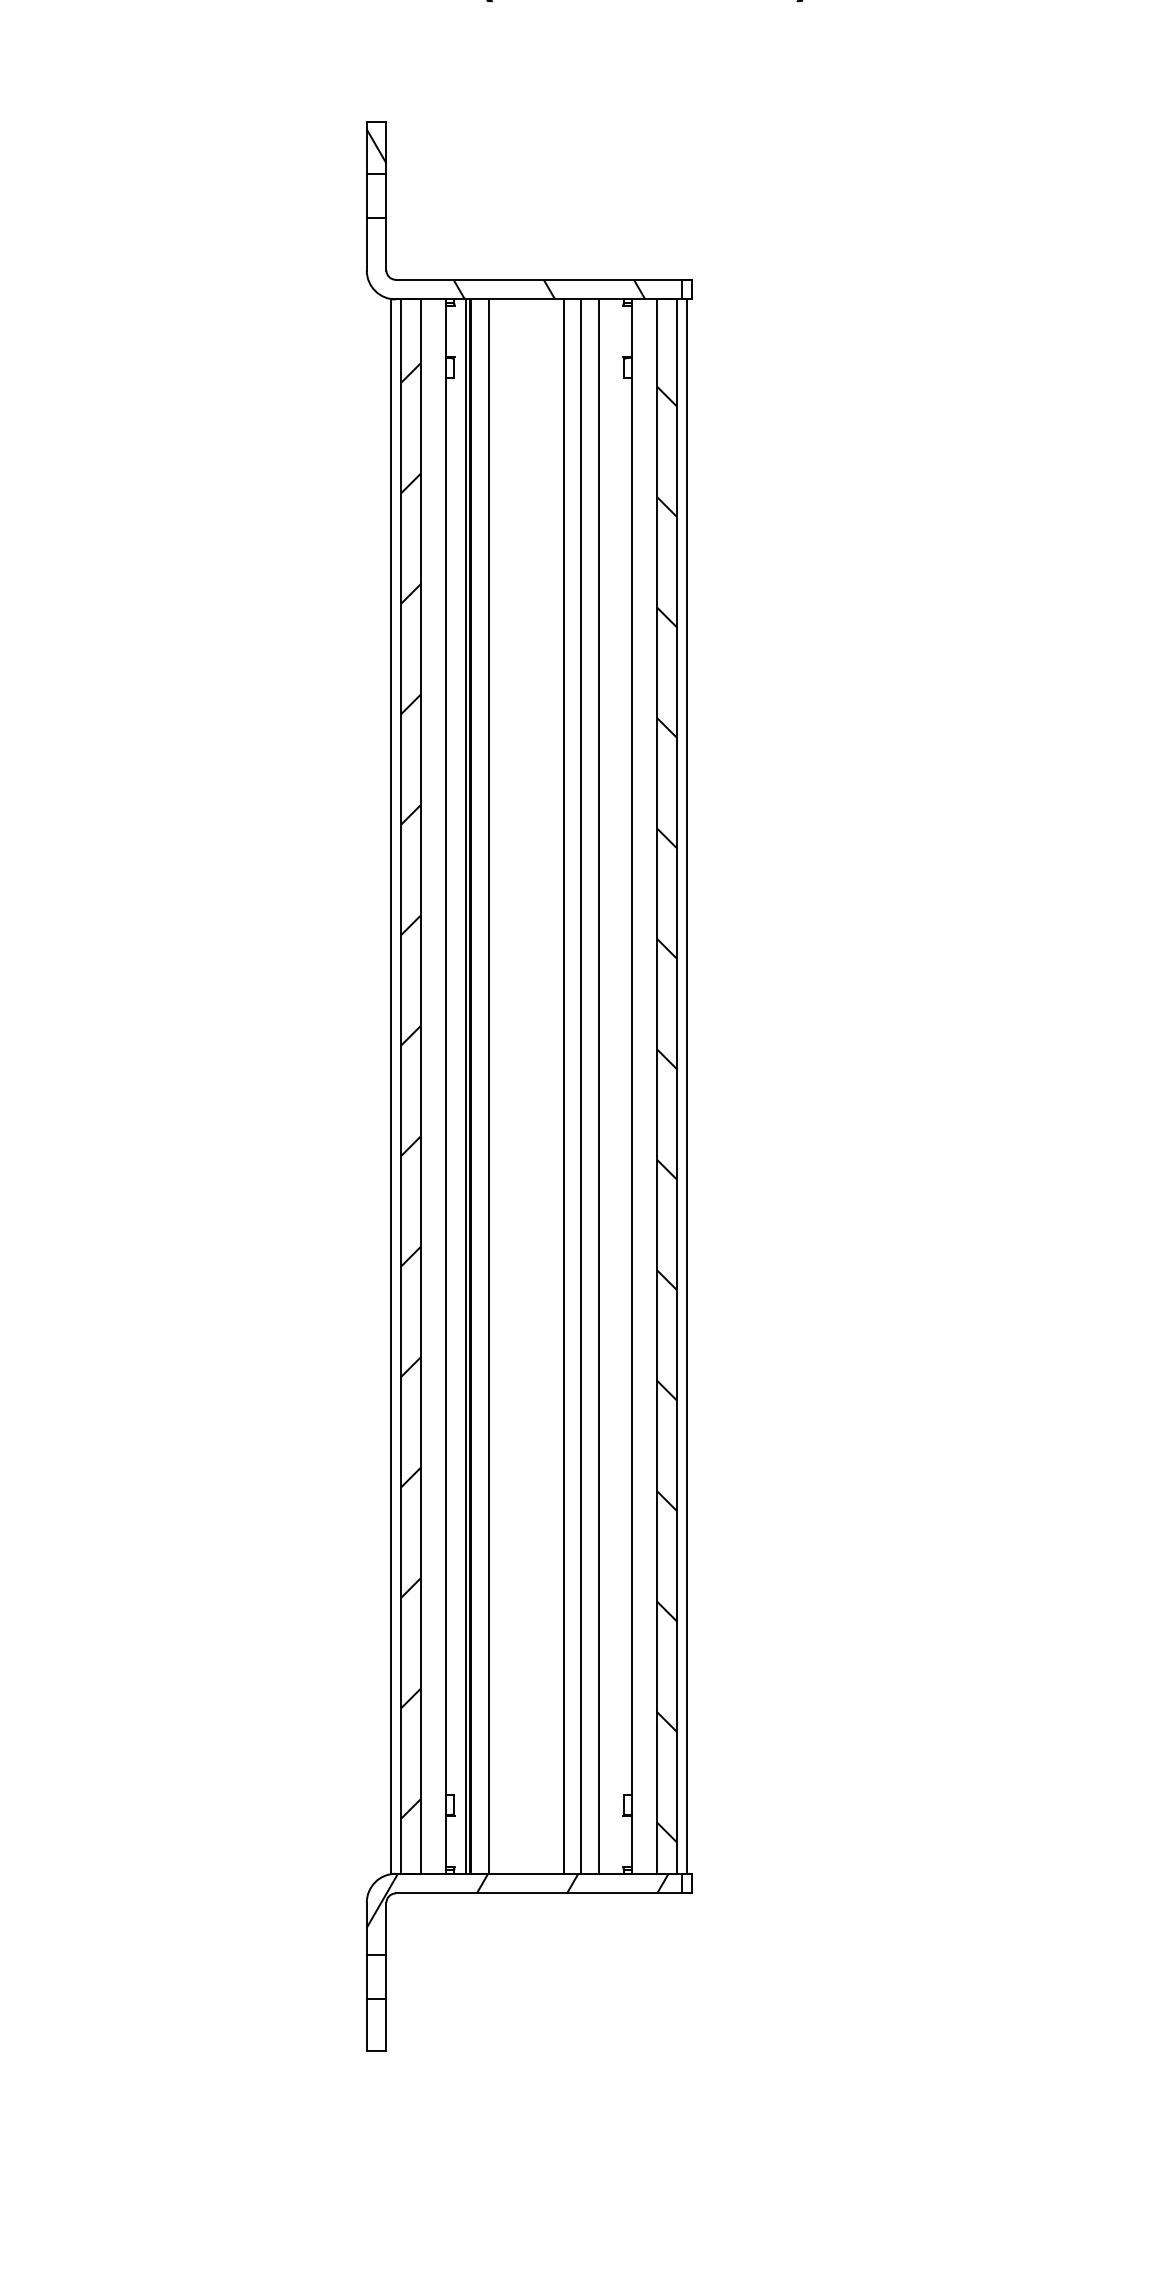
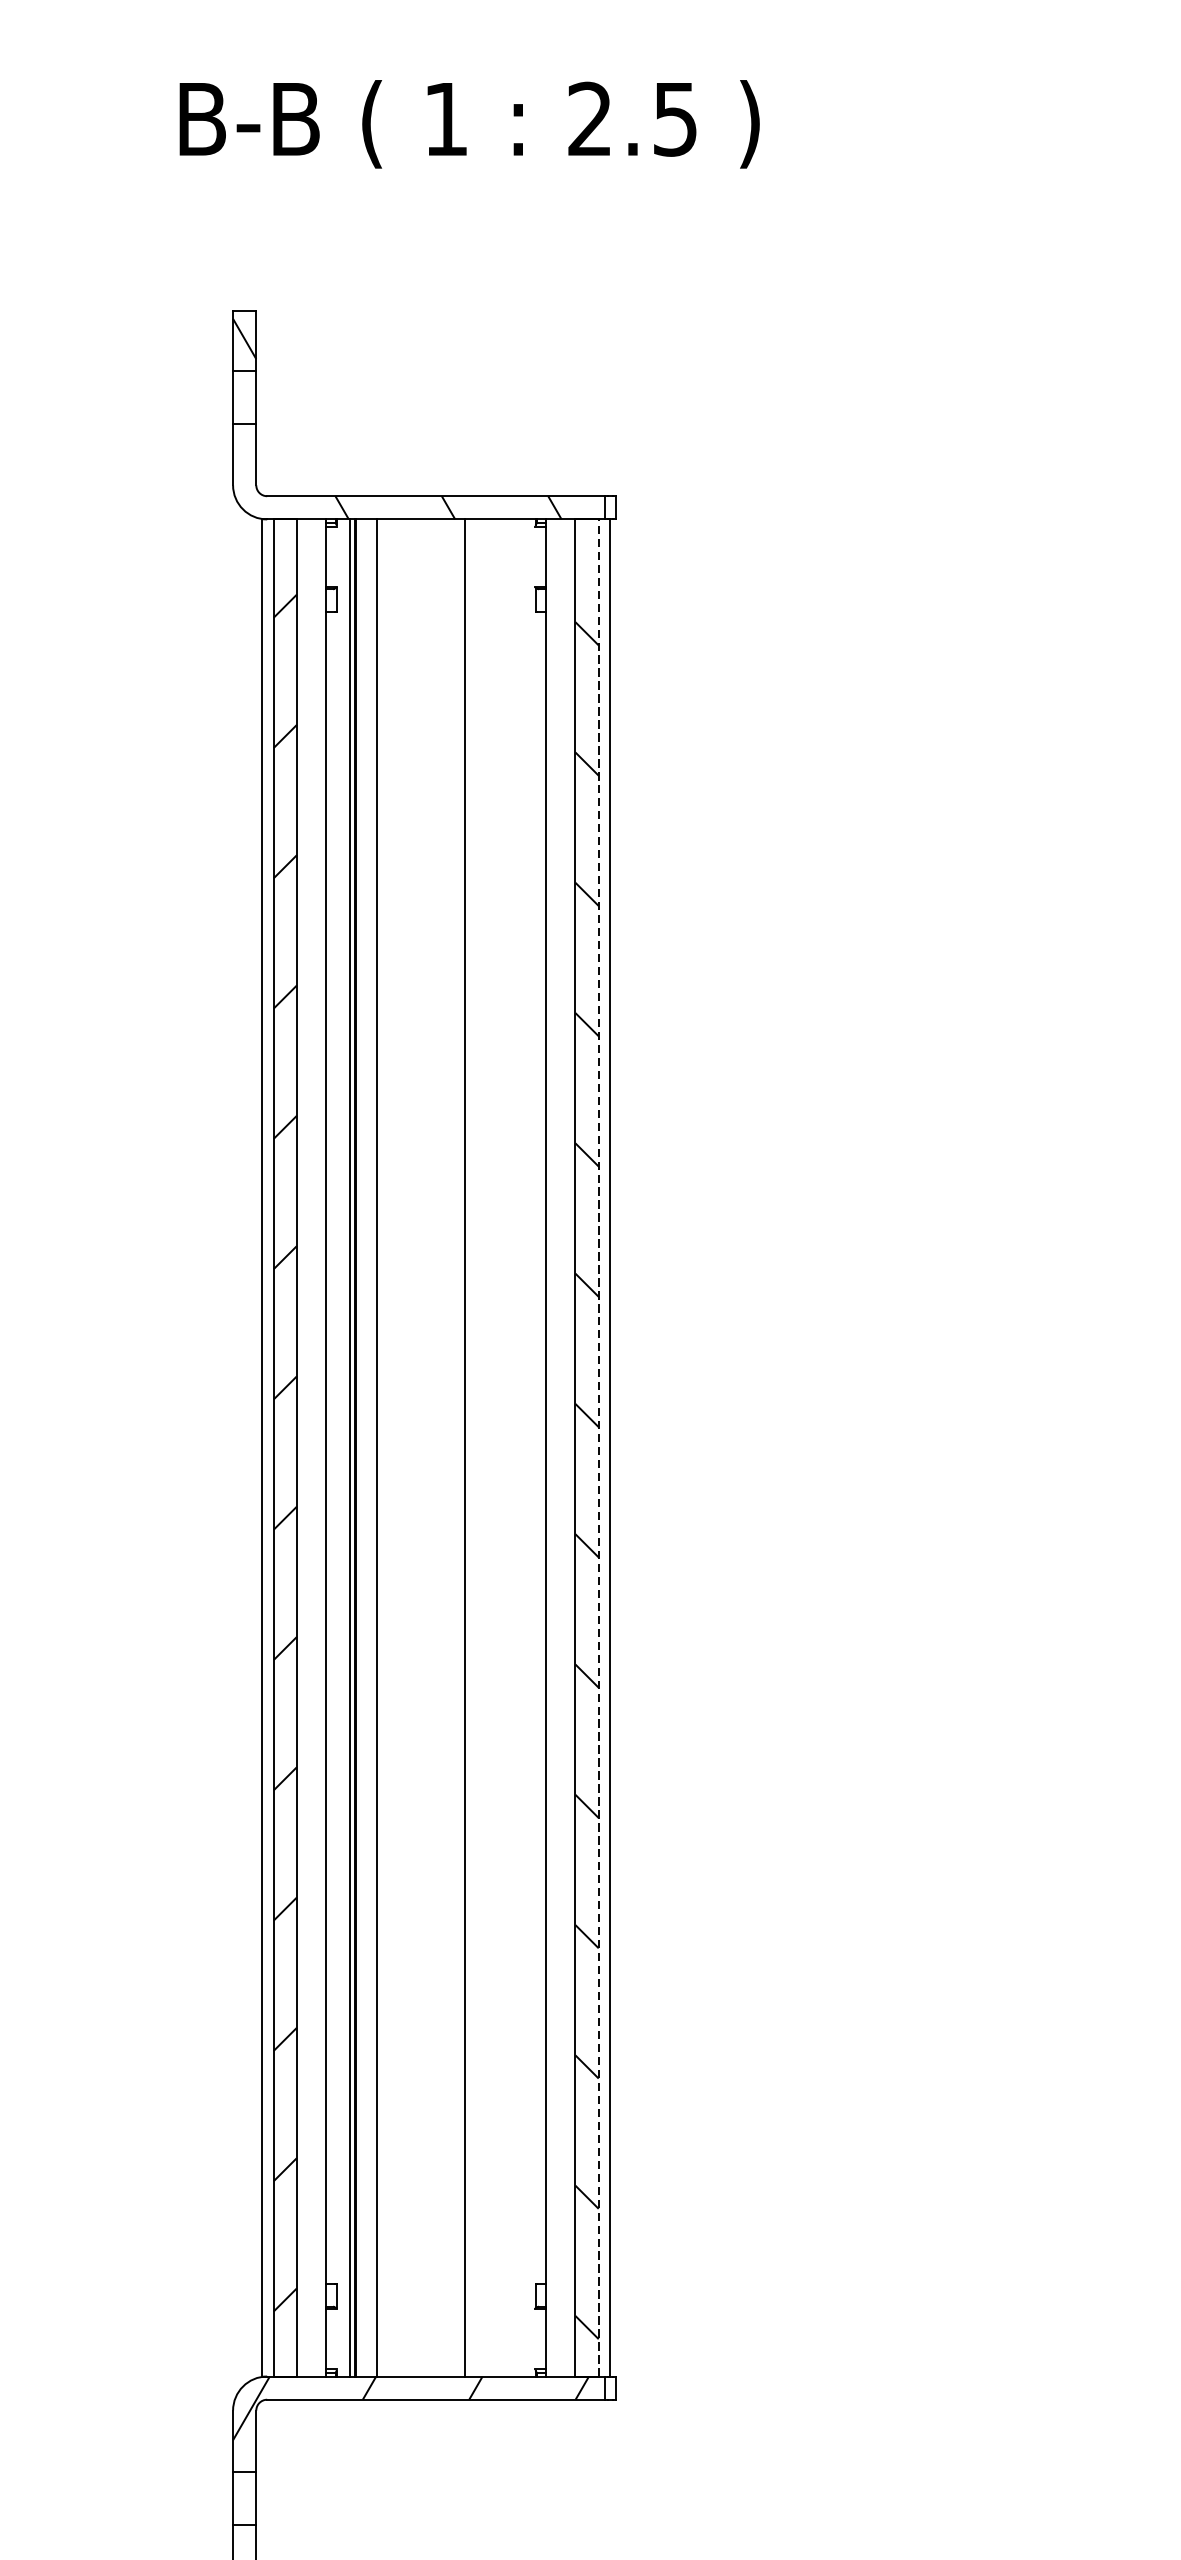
line: (581, 1086) -> (486, 1447), removed
line: (599, 1086) -> (507, 1447), removed
line: (676, 1086) -> (598, 1447), solid -> dashed

